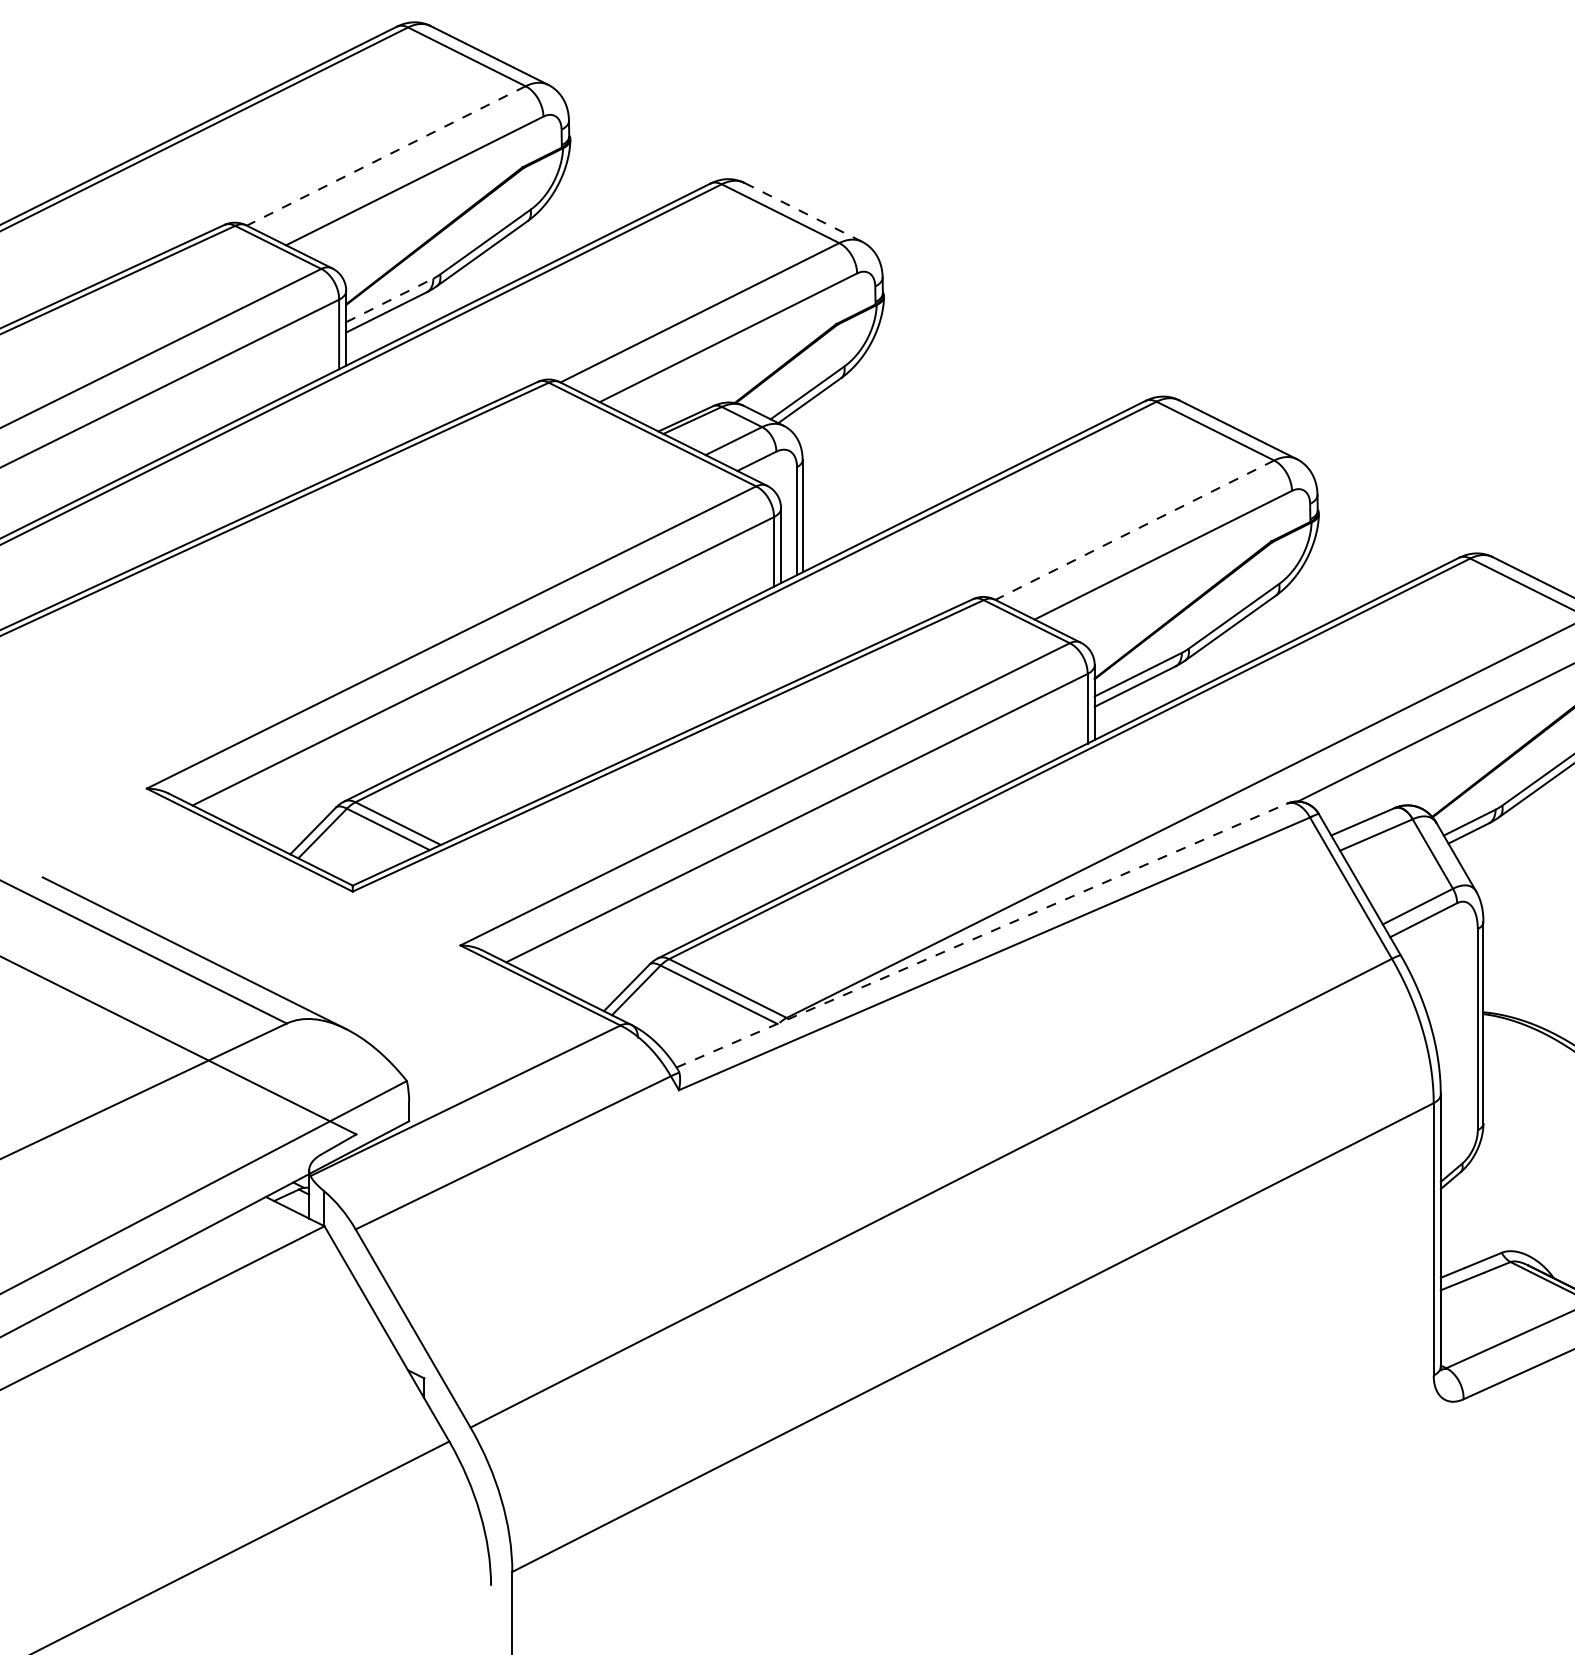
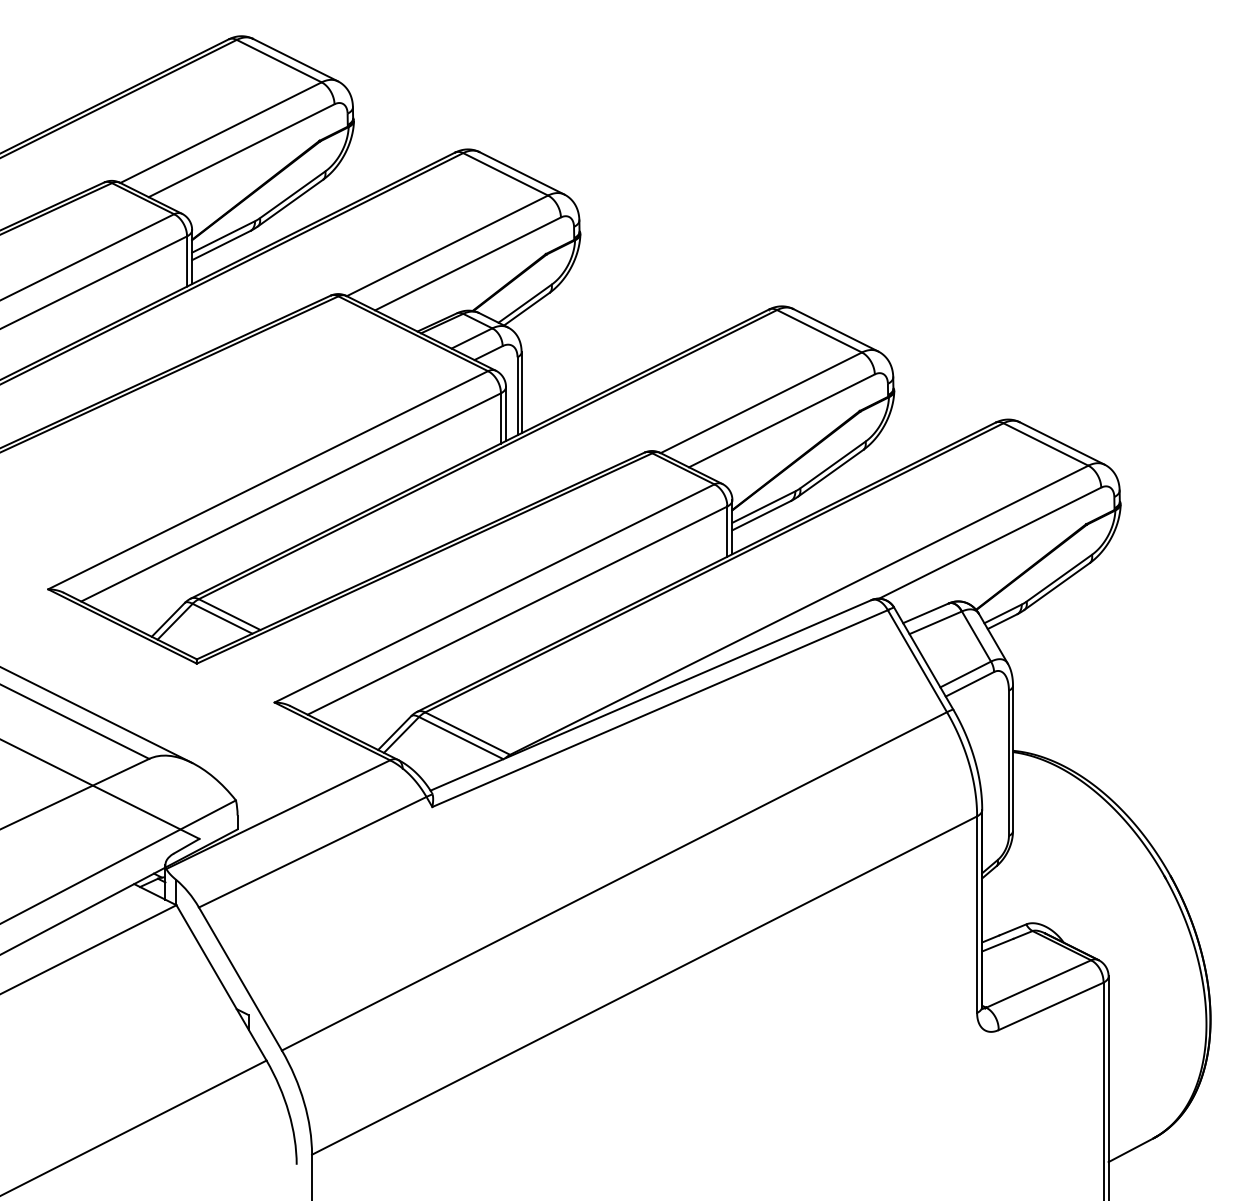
line: (386, 155) -> (221, 132), dashed -> solid
line: (802, 212) -> (521, 173), dashed -> solid
line: (391, 299) -> (224, 236), dashed -> solid
line: (1134, 529) -> (761, 402), dashed -> solid
line: (982, 935) -> (651, 695), dashed -> solid

